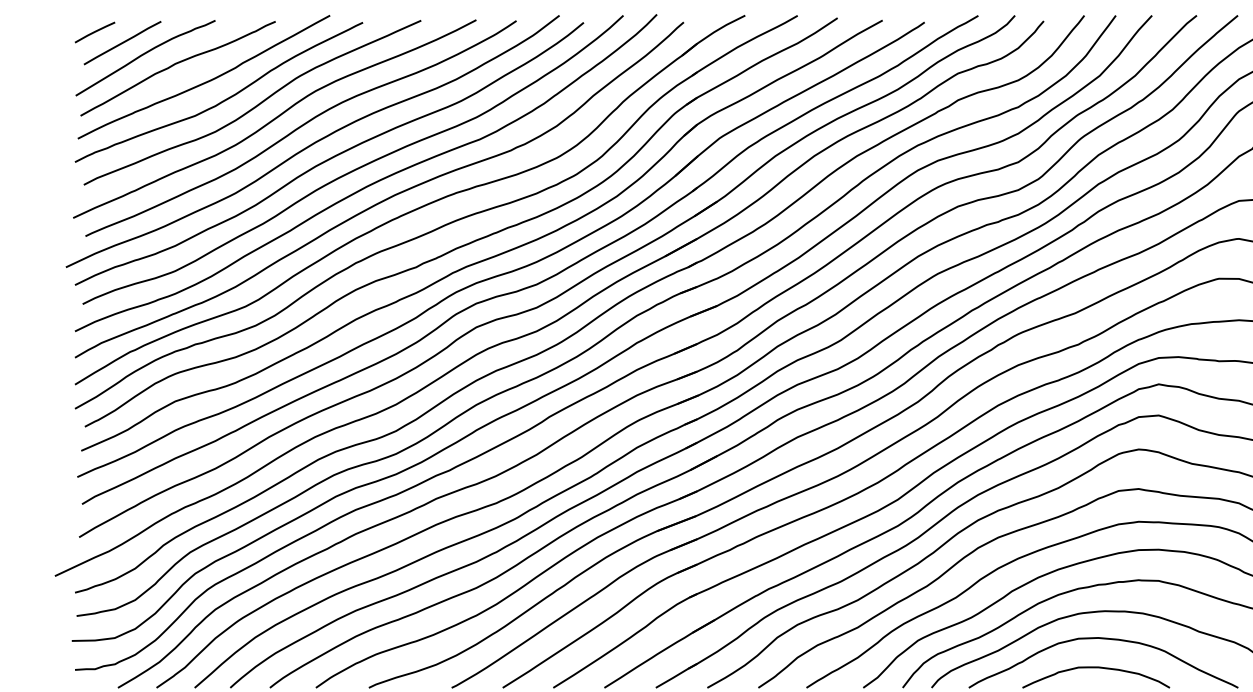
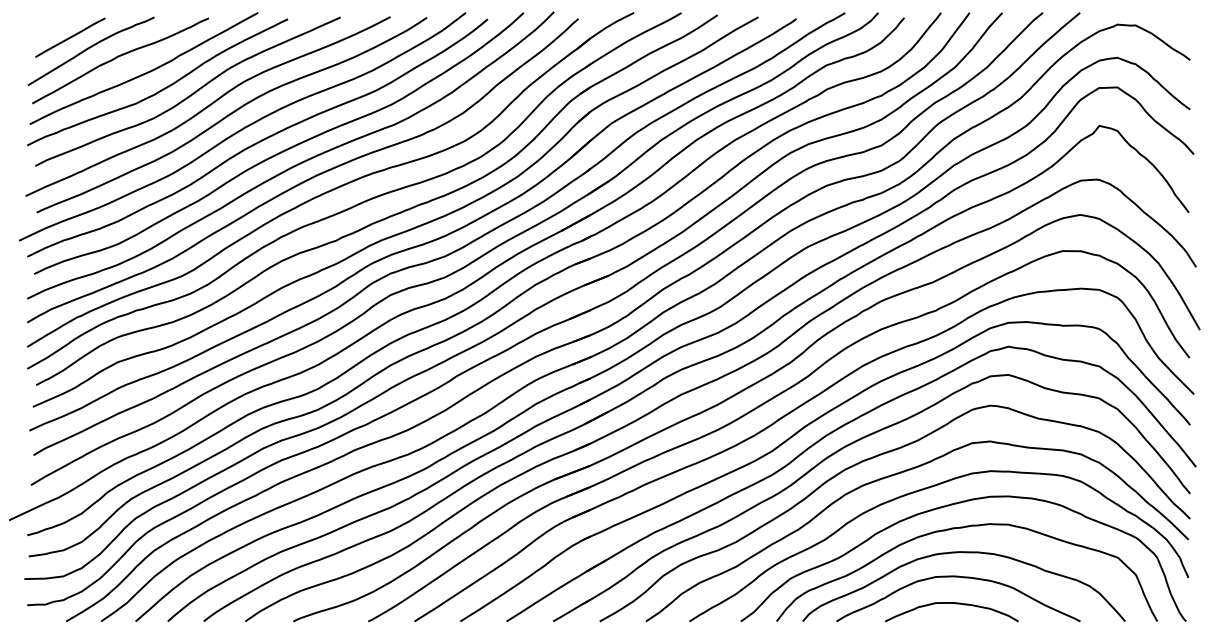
line: (95, 31) -> (45, 27), removed

